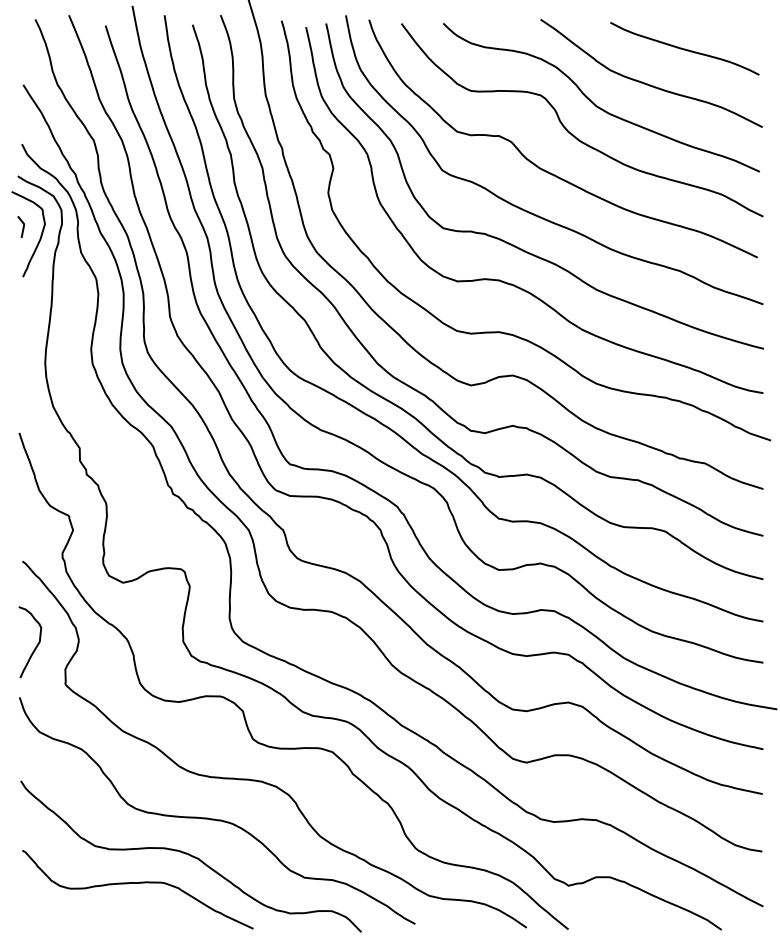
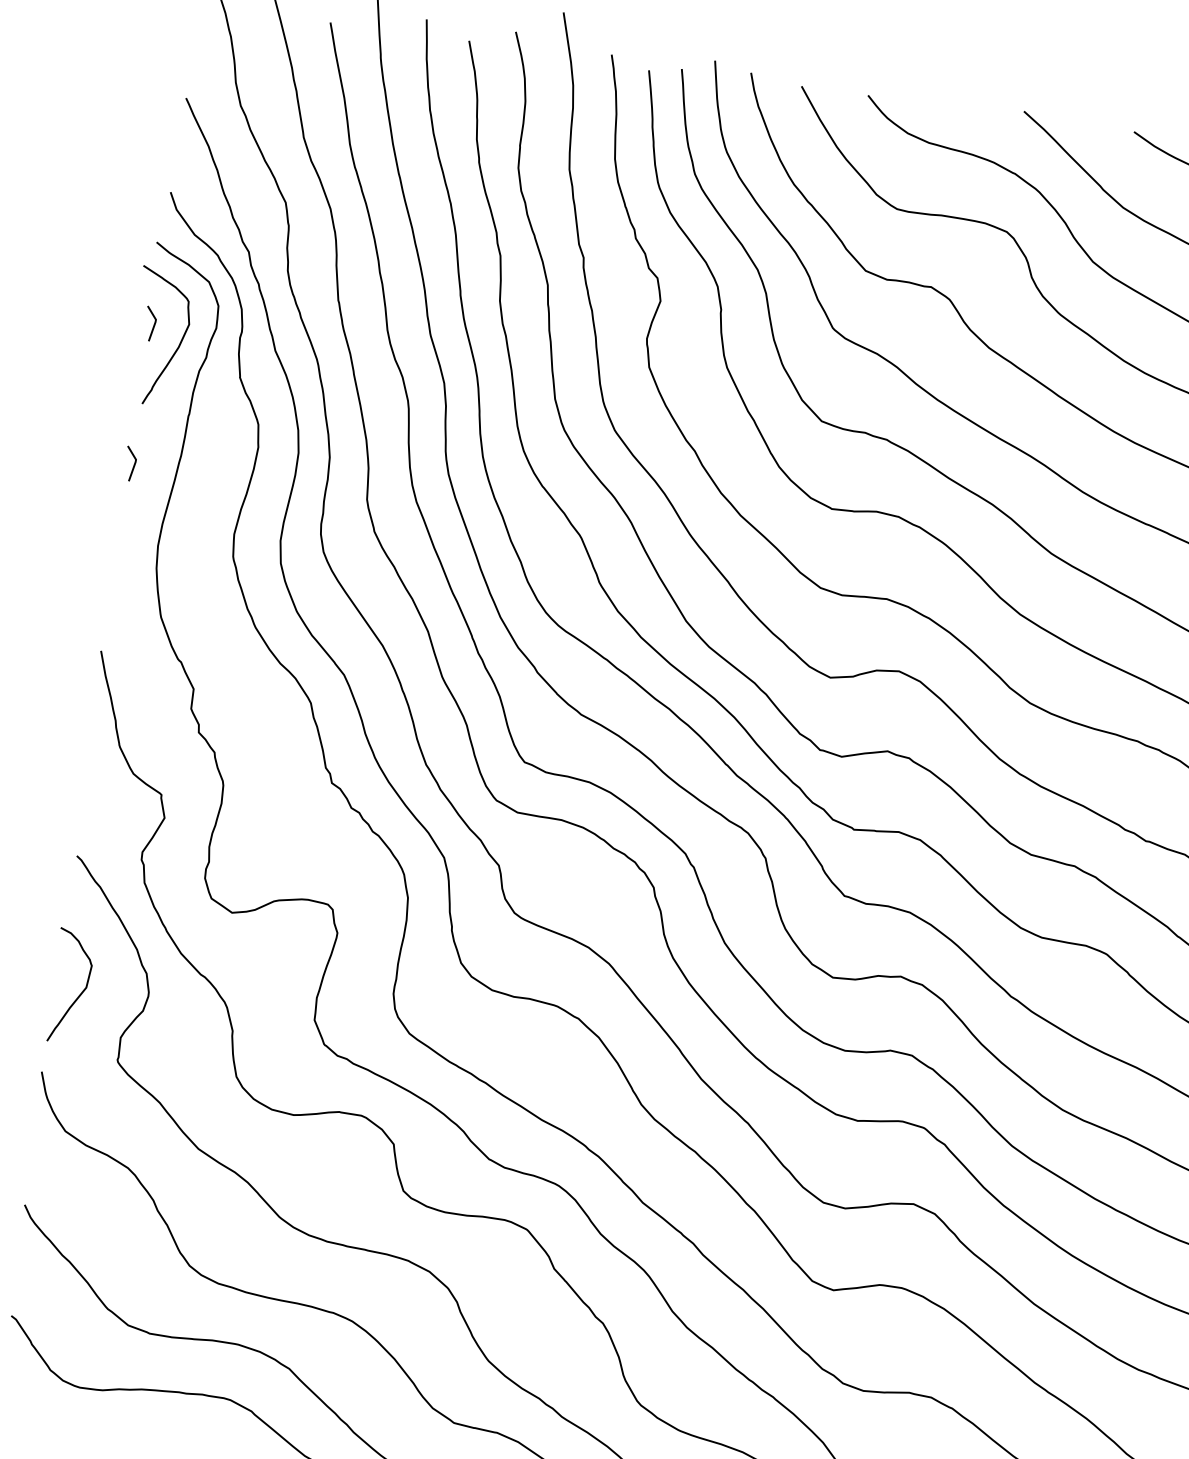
line: (22, 315) -> (132, 464), added

